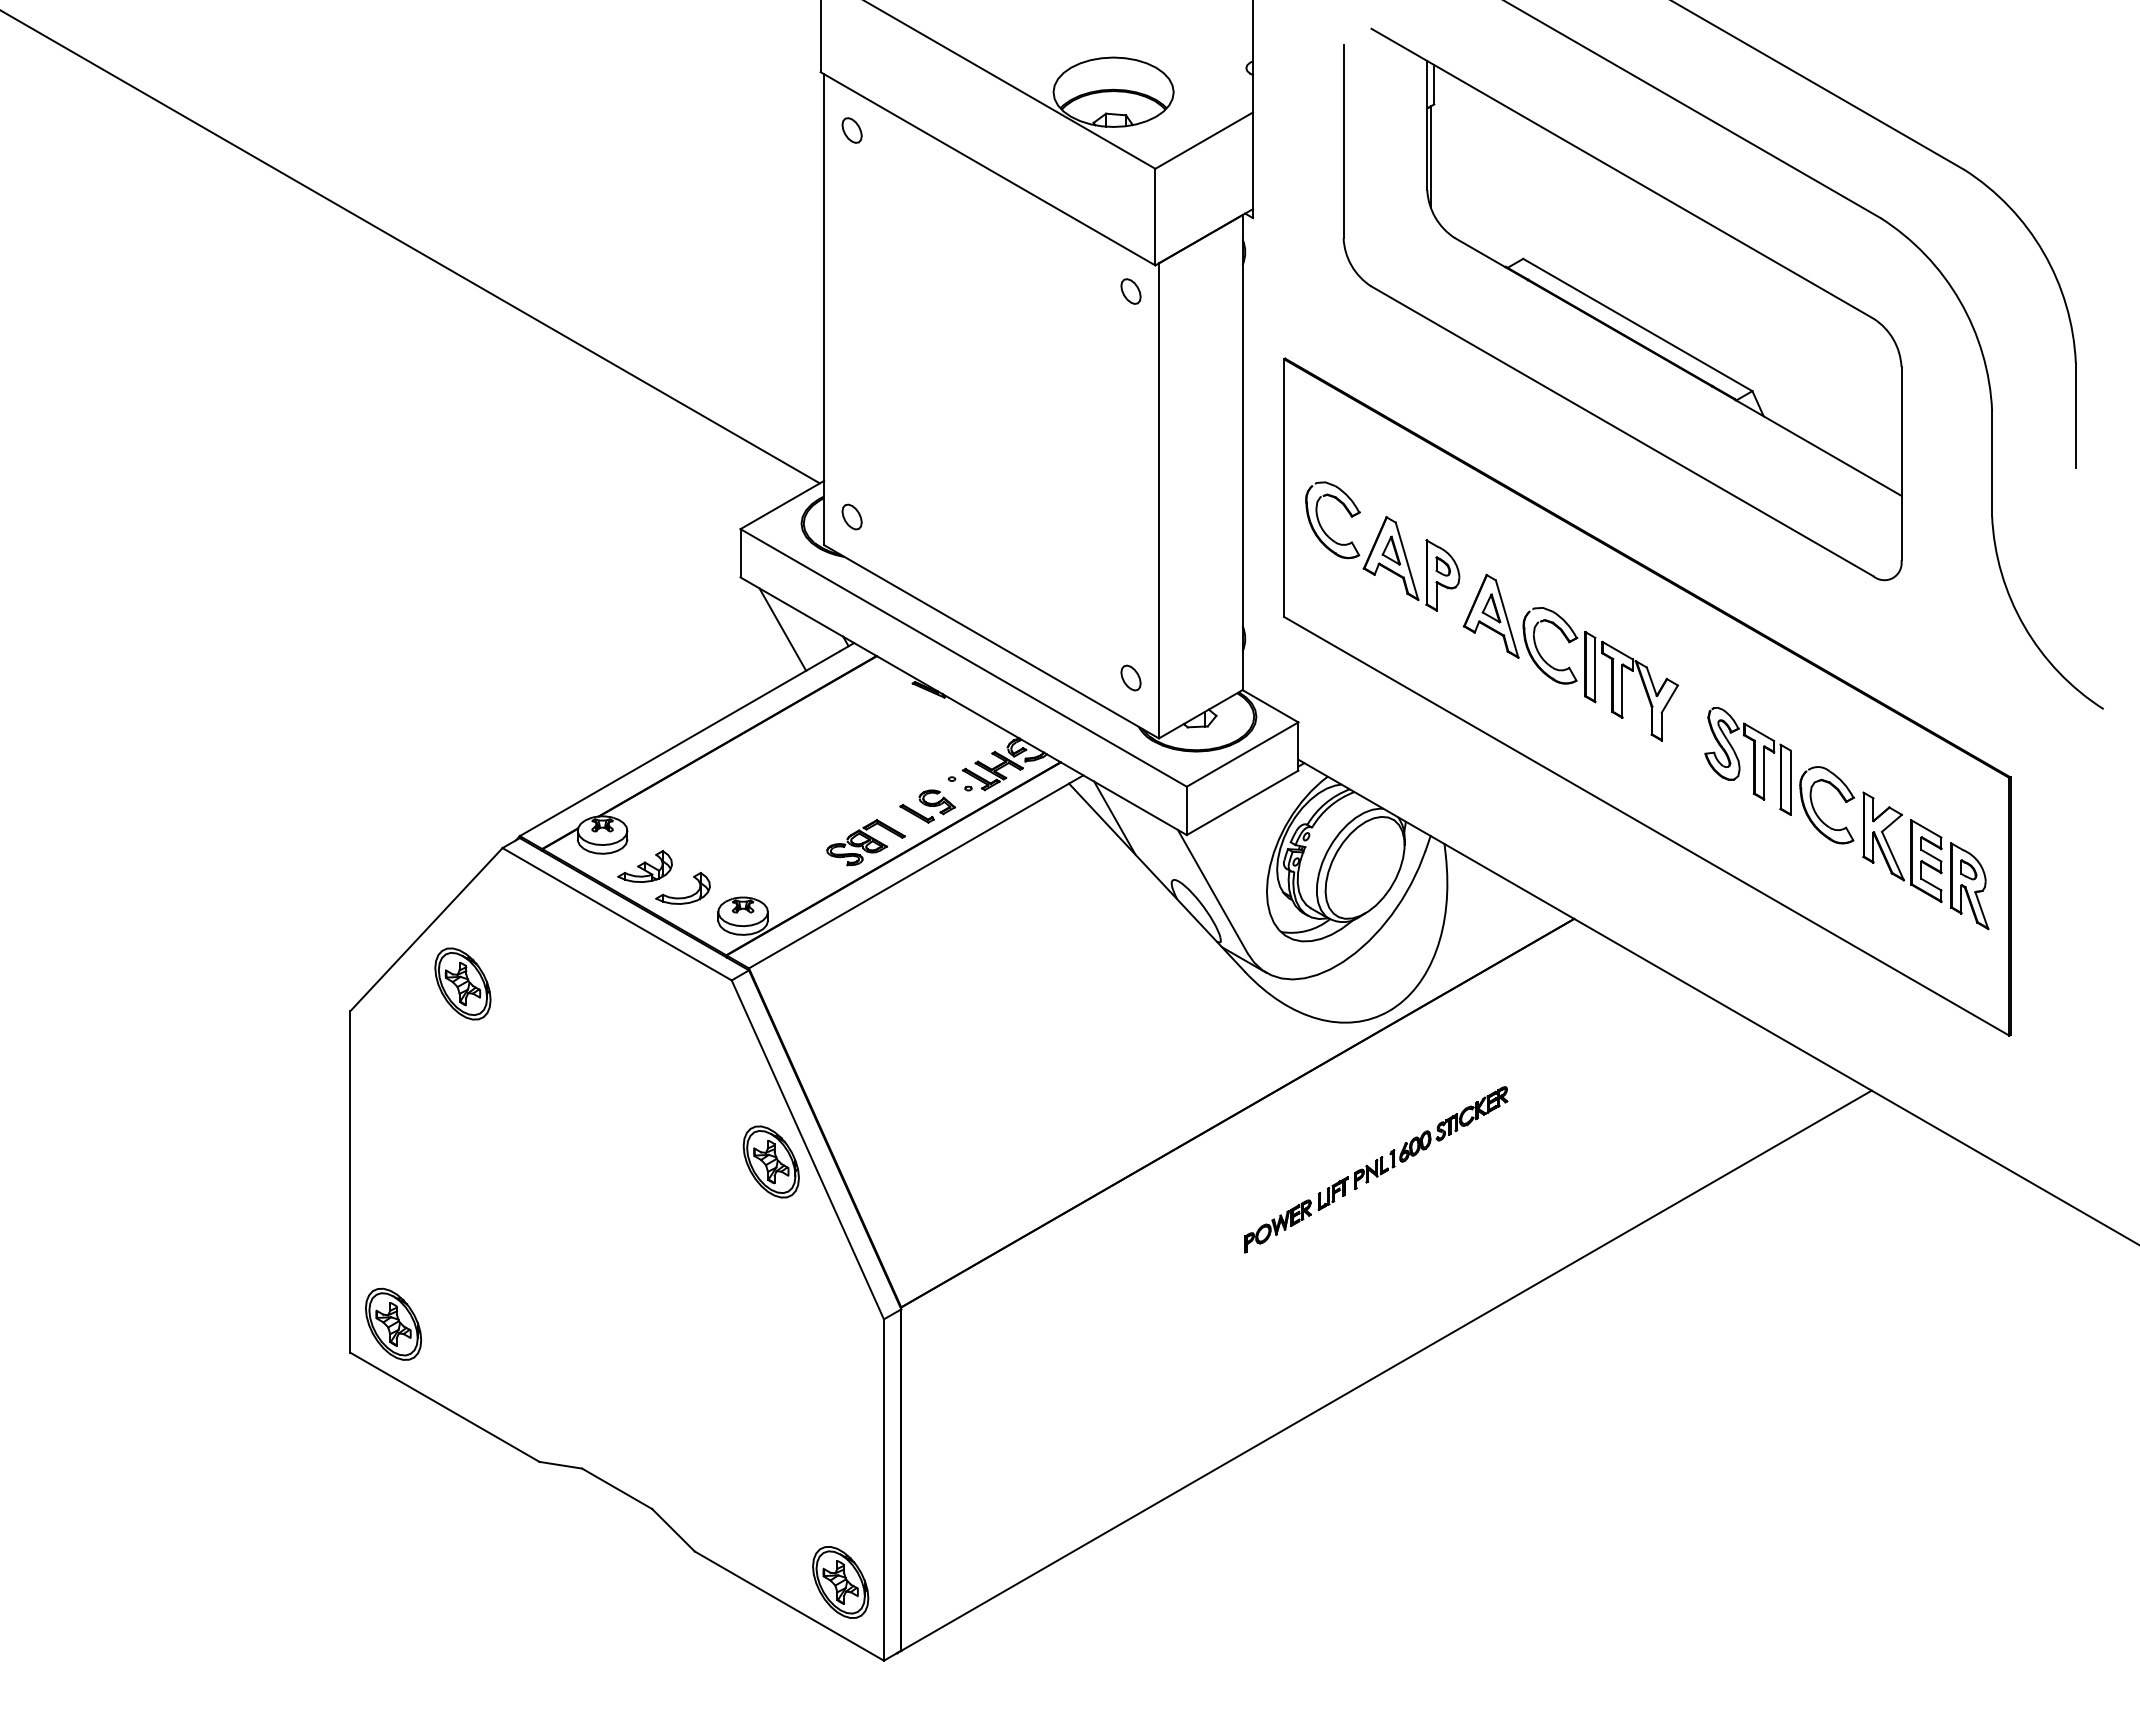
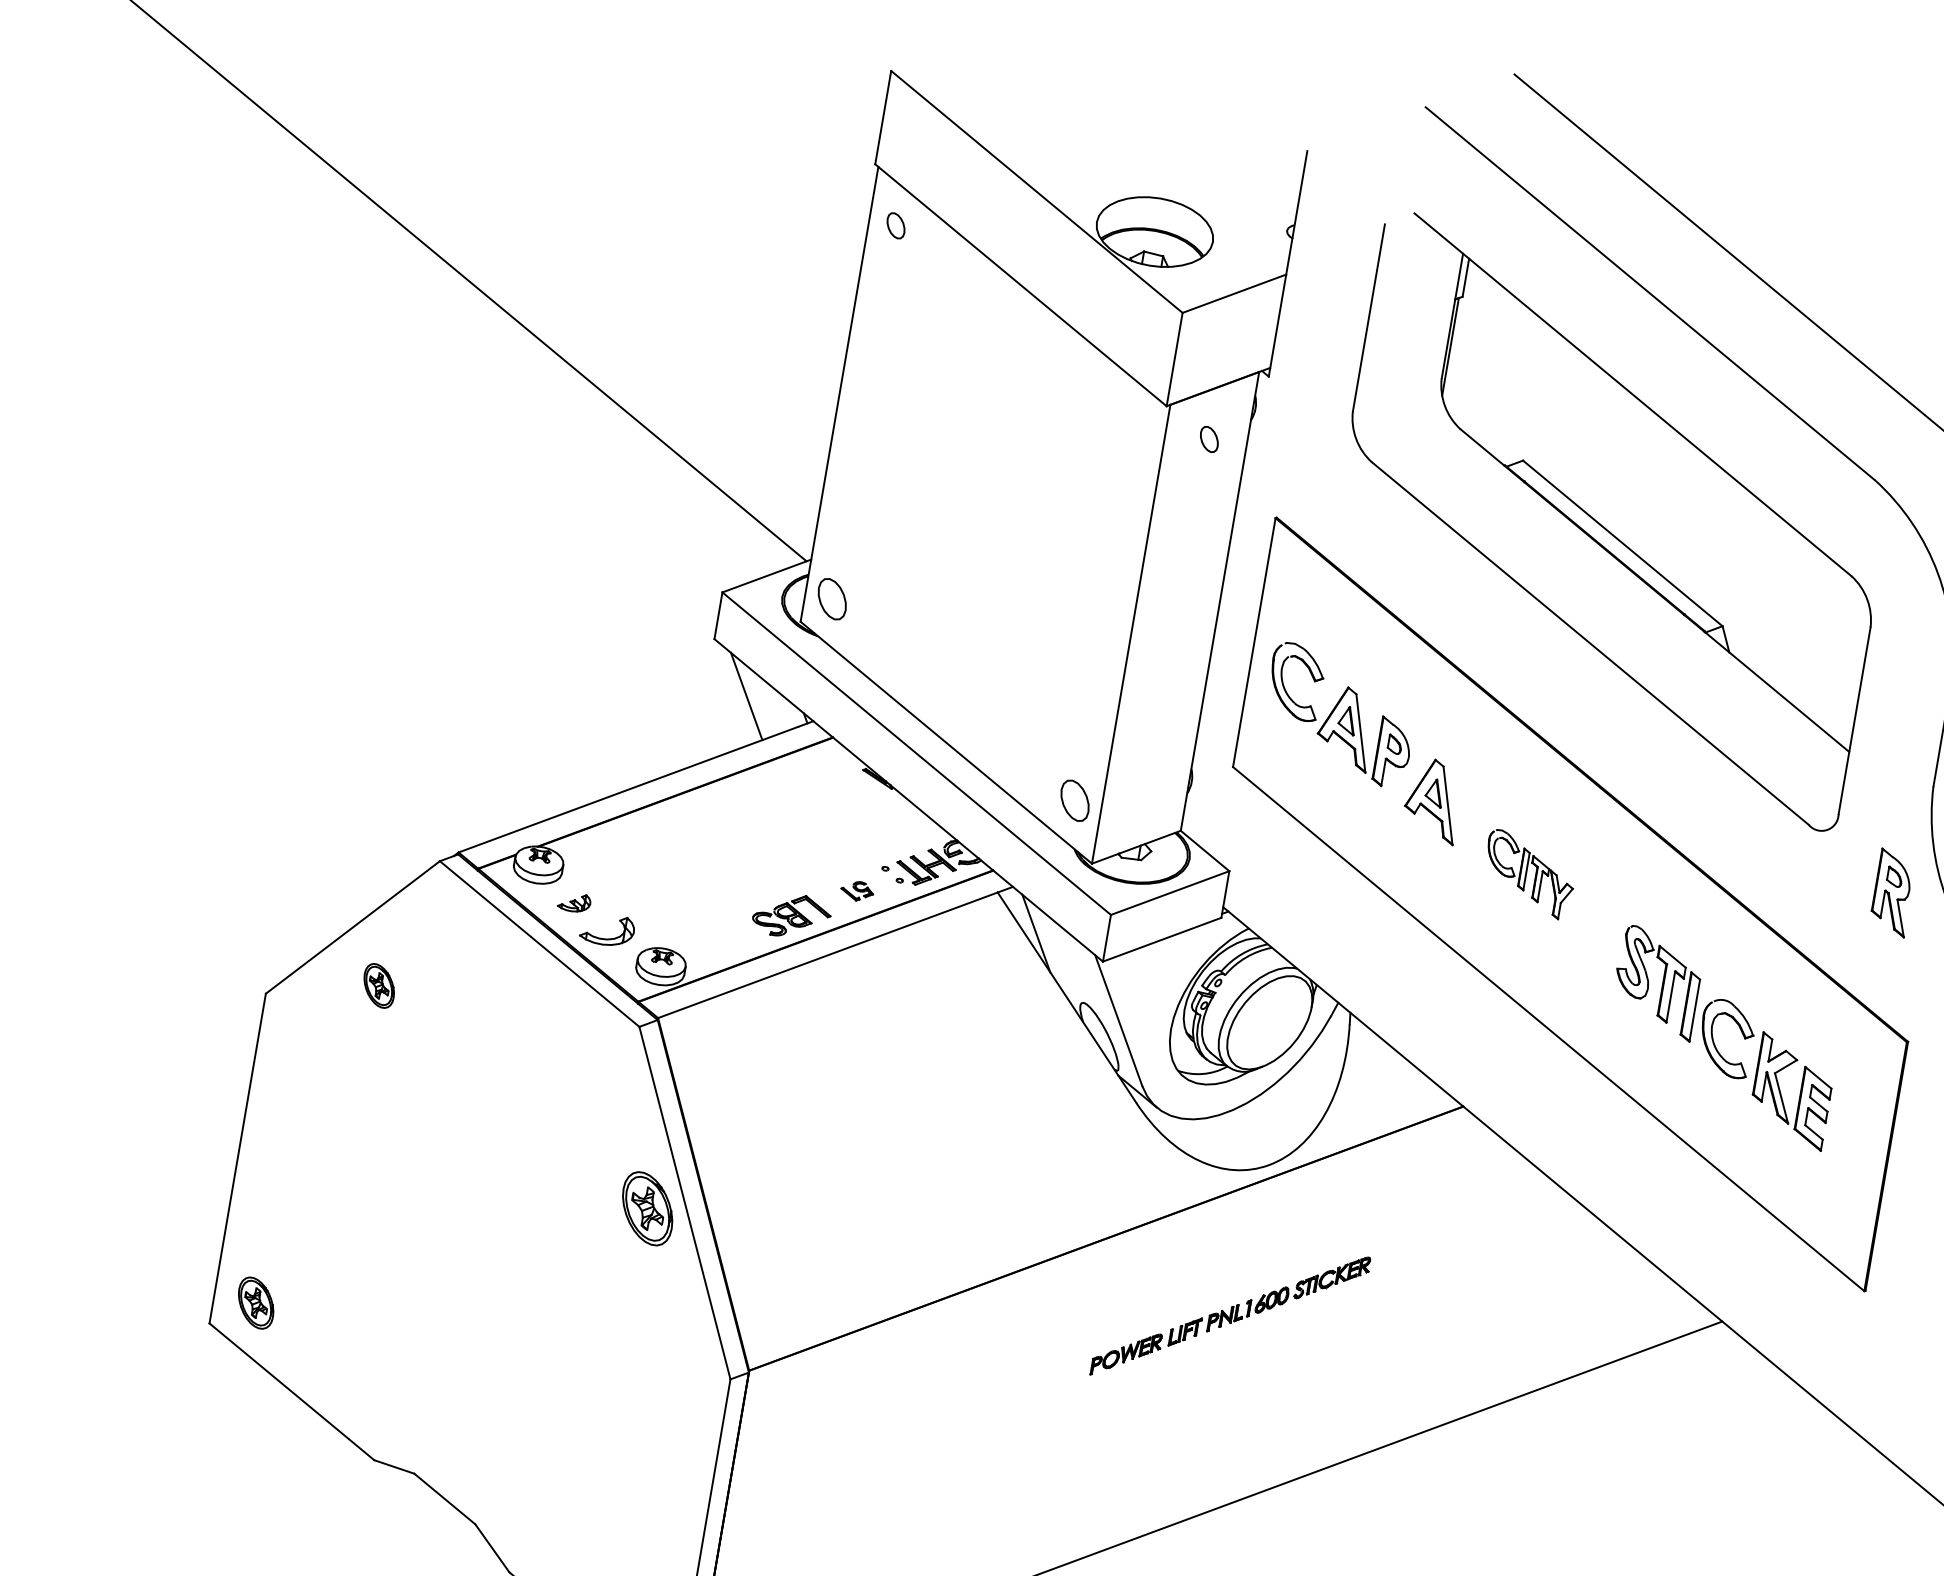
part: (1130, 291) -> (1208, 439), moved
part: (851, 516) -> (831, 598), size x1.6
part: (1600, 674) -> (1529, 874), size x0.6
part: (1130, 677) -> (1074, 800), size x1.6
part: (927, 806) -> (857, 891), size x0.6
part: (644, 866) -> (573, 902), size x0.6
part: (1969, 886) -> (1892, 893), moved
part: (462, 983) -> (378, 985), size x0.6
part: (393, 1323) -> (256, 1302), size x0.7

